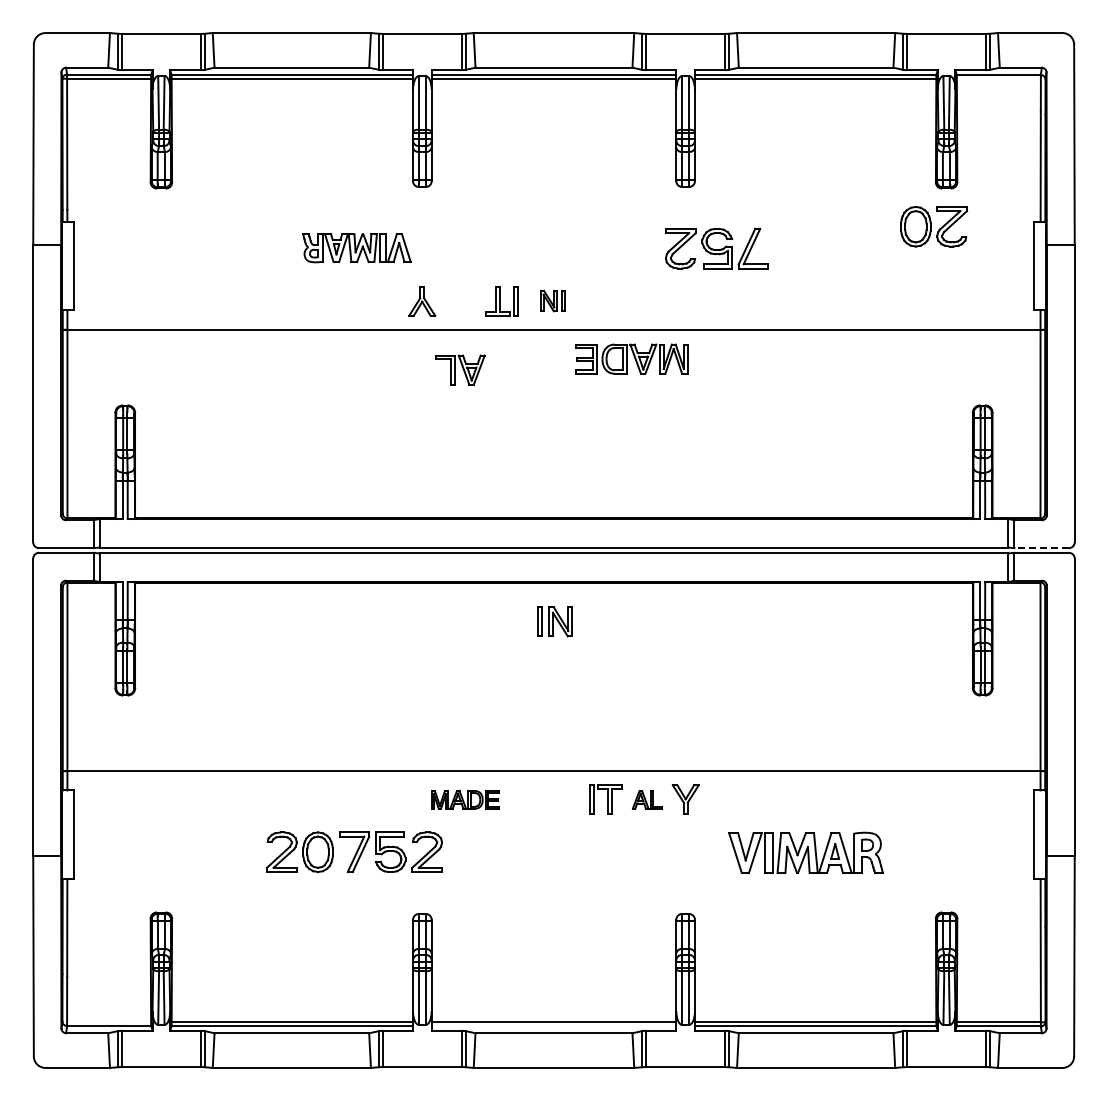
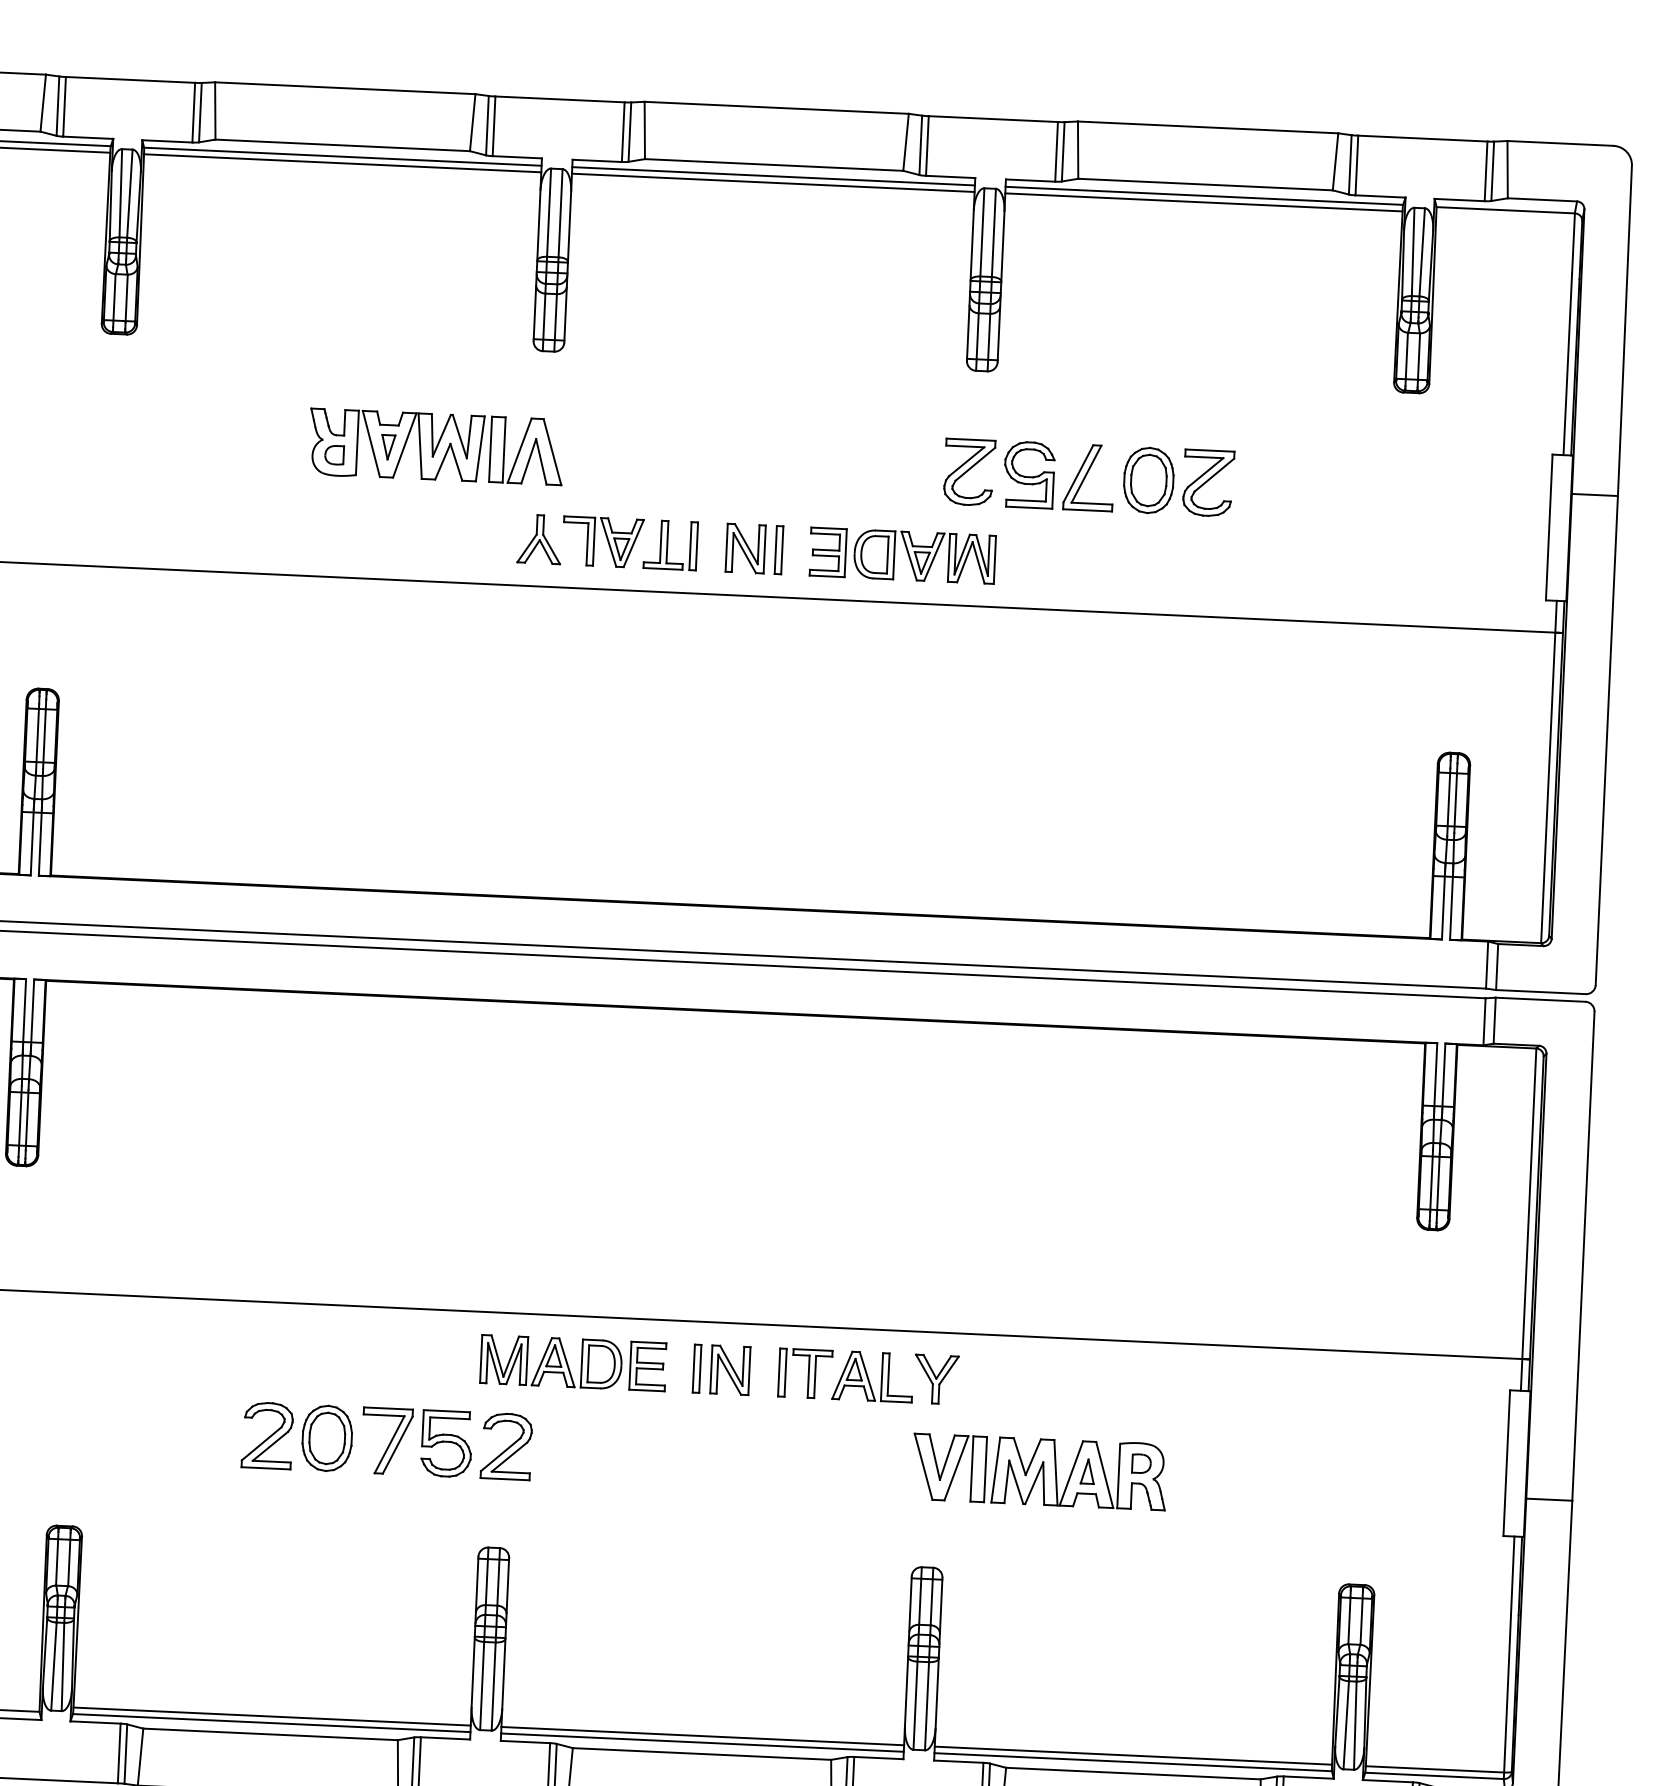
part: (934, 226) -> (1179, 481), moved
part: (356, 248) -> (435, 447), size x1.43
part: (552, 300) -> (754, 547), size x1.43
part: (631, 358) -> (902, 554), moved
part: (460, 369) -> (602, 541), moved
line: (1041, 548) -> (1540, 992), dashed -> solid
part: (554, 621) -> (720, 1369), moved
part: (464, 799) -> (572, 1362), size x1.67
part: (647, 799) -> (873, 1376), size x1.67
part: (805, 852) -> (1038, 1471), moved
line: (553, 1026) -> (701, 1742), added

